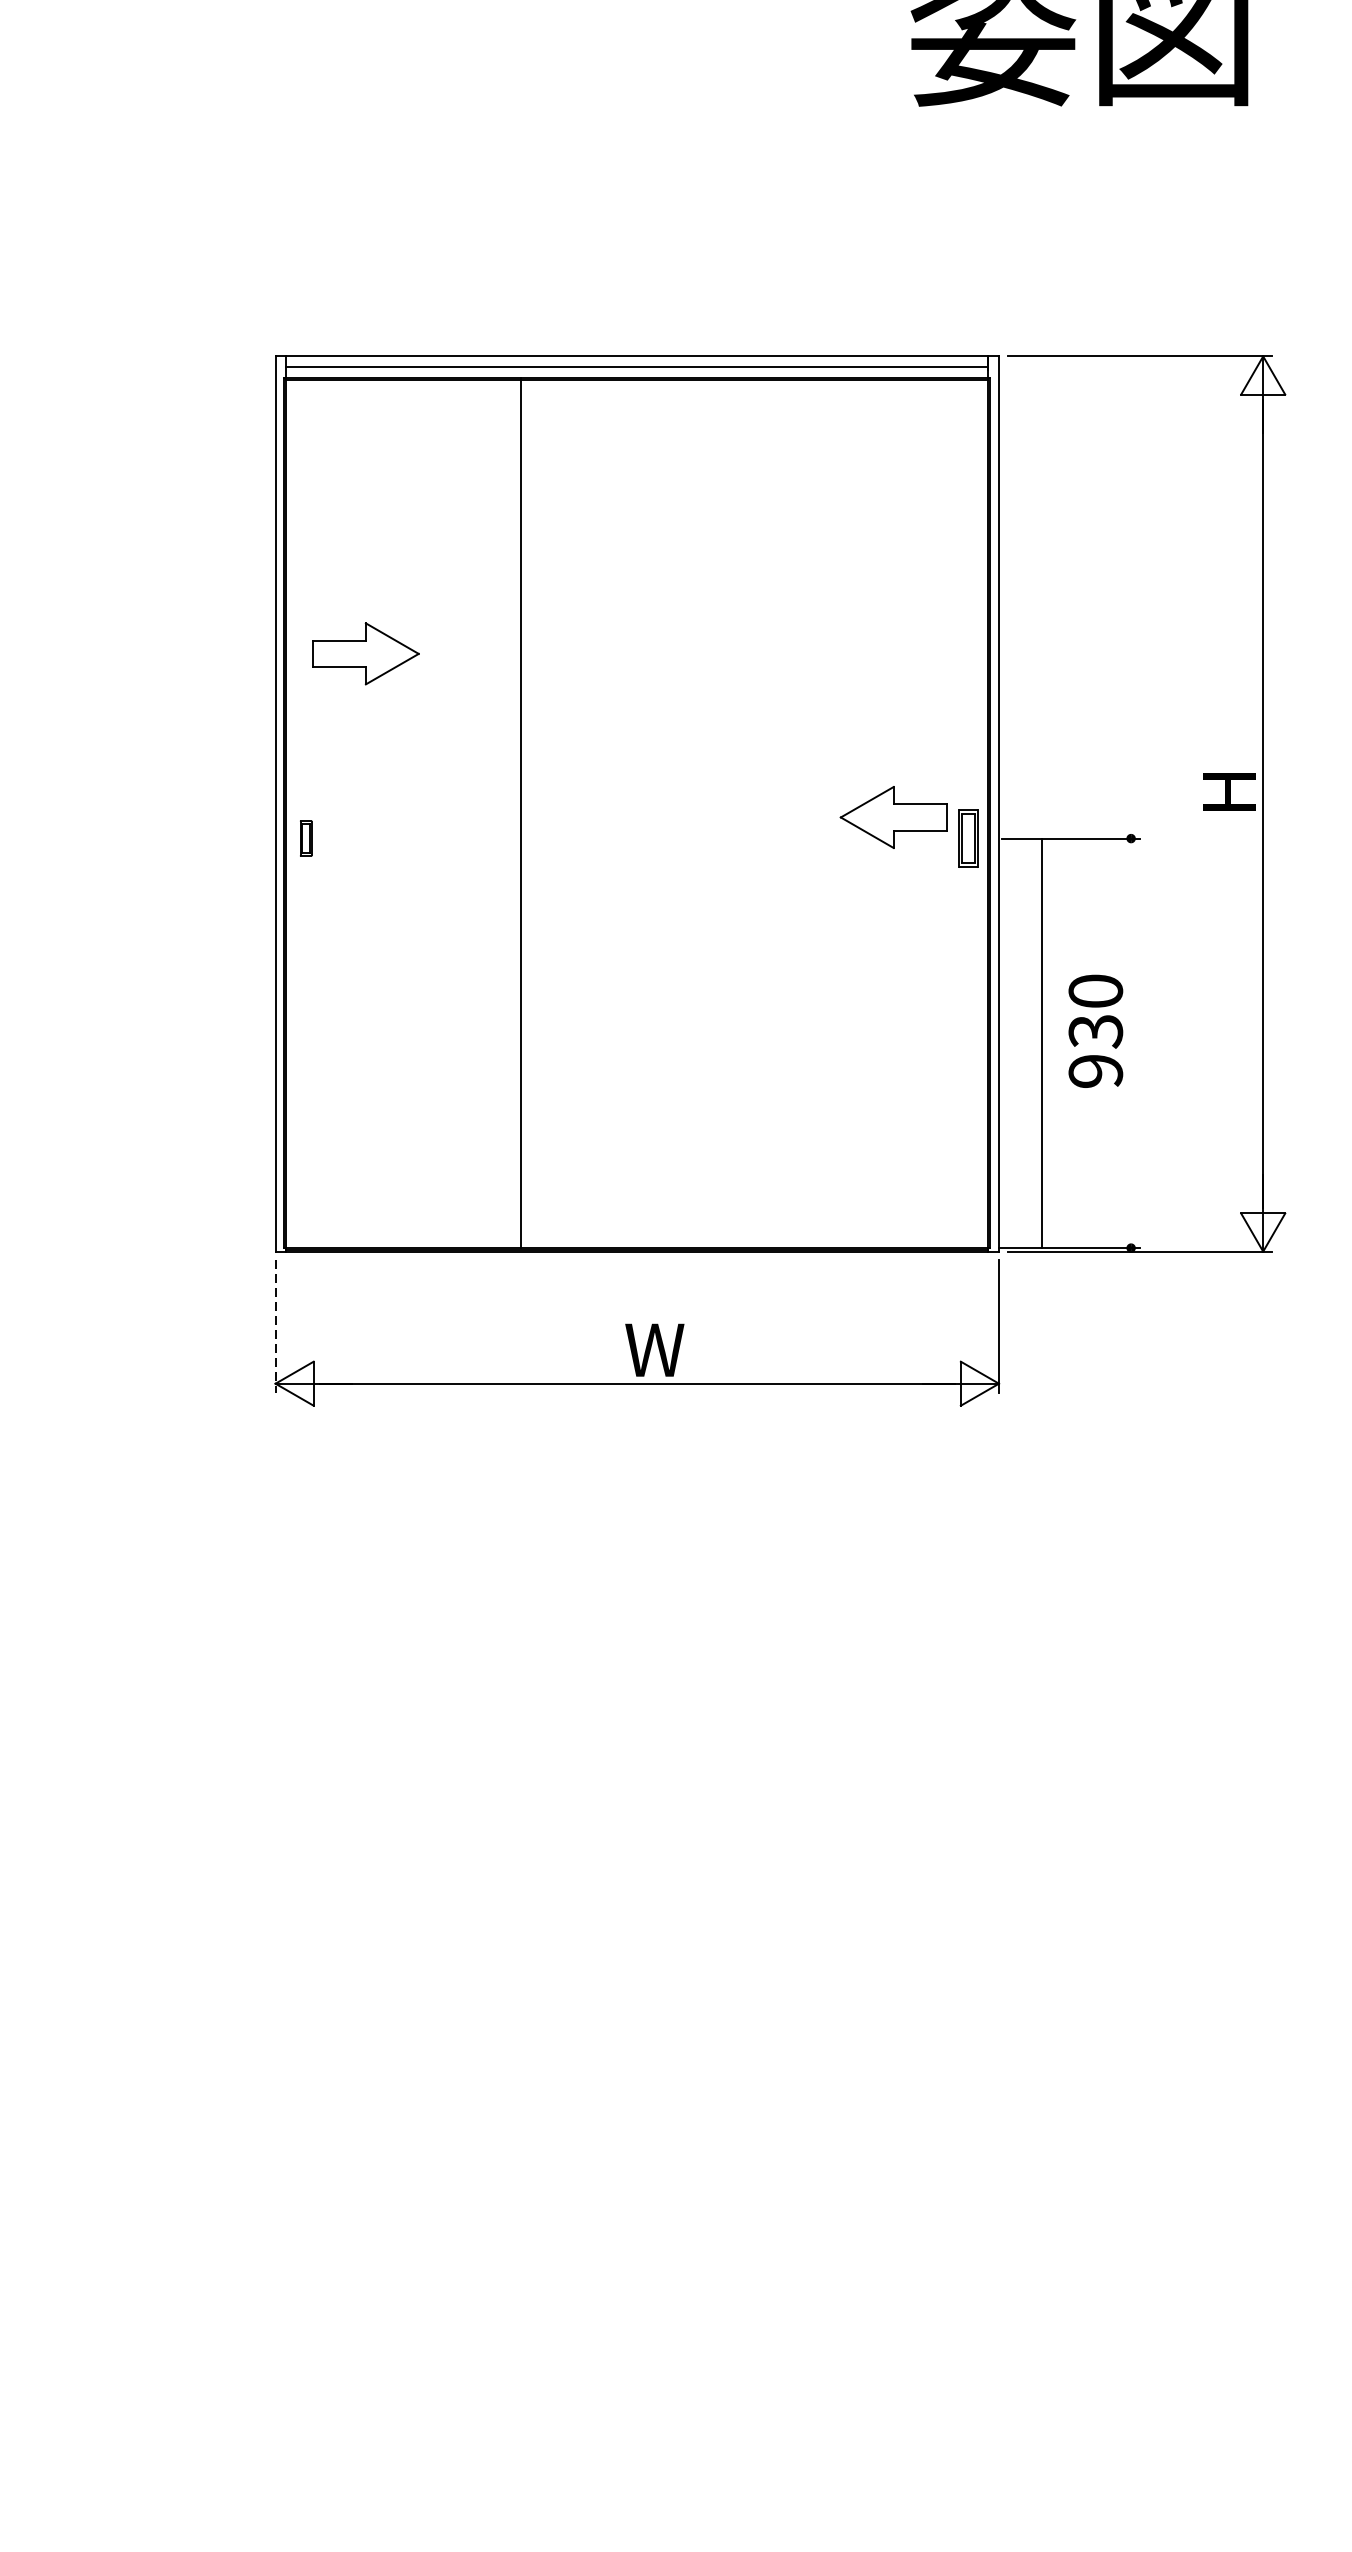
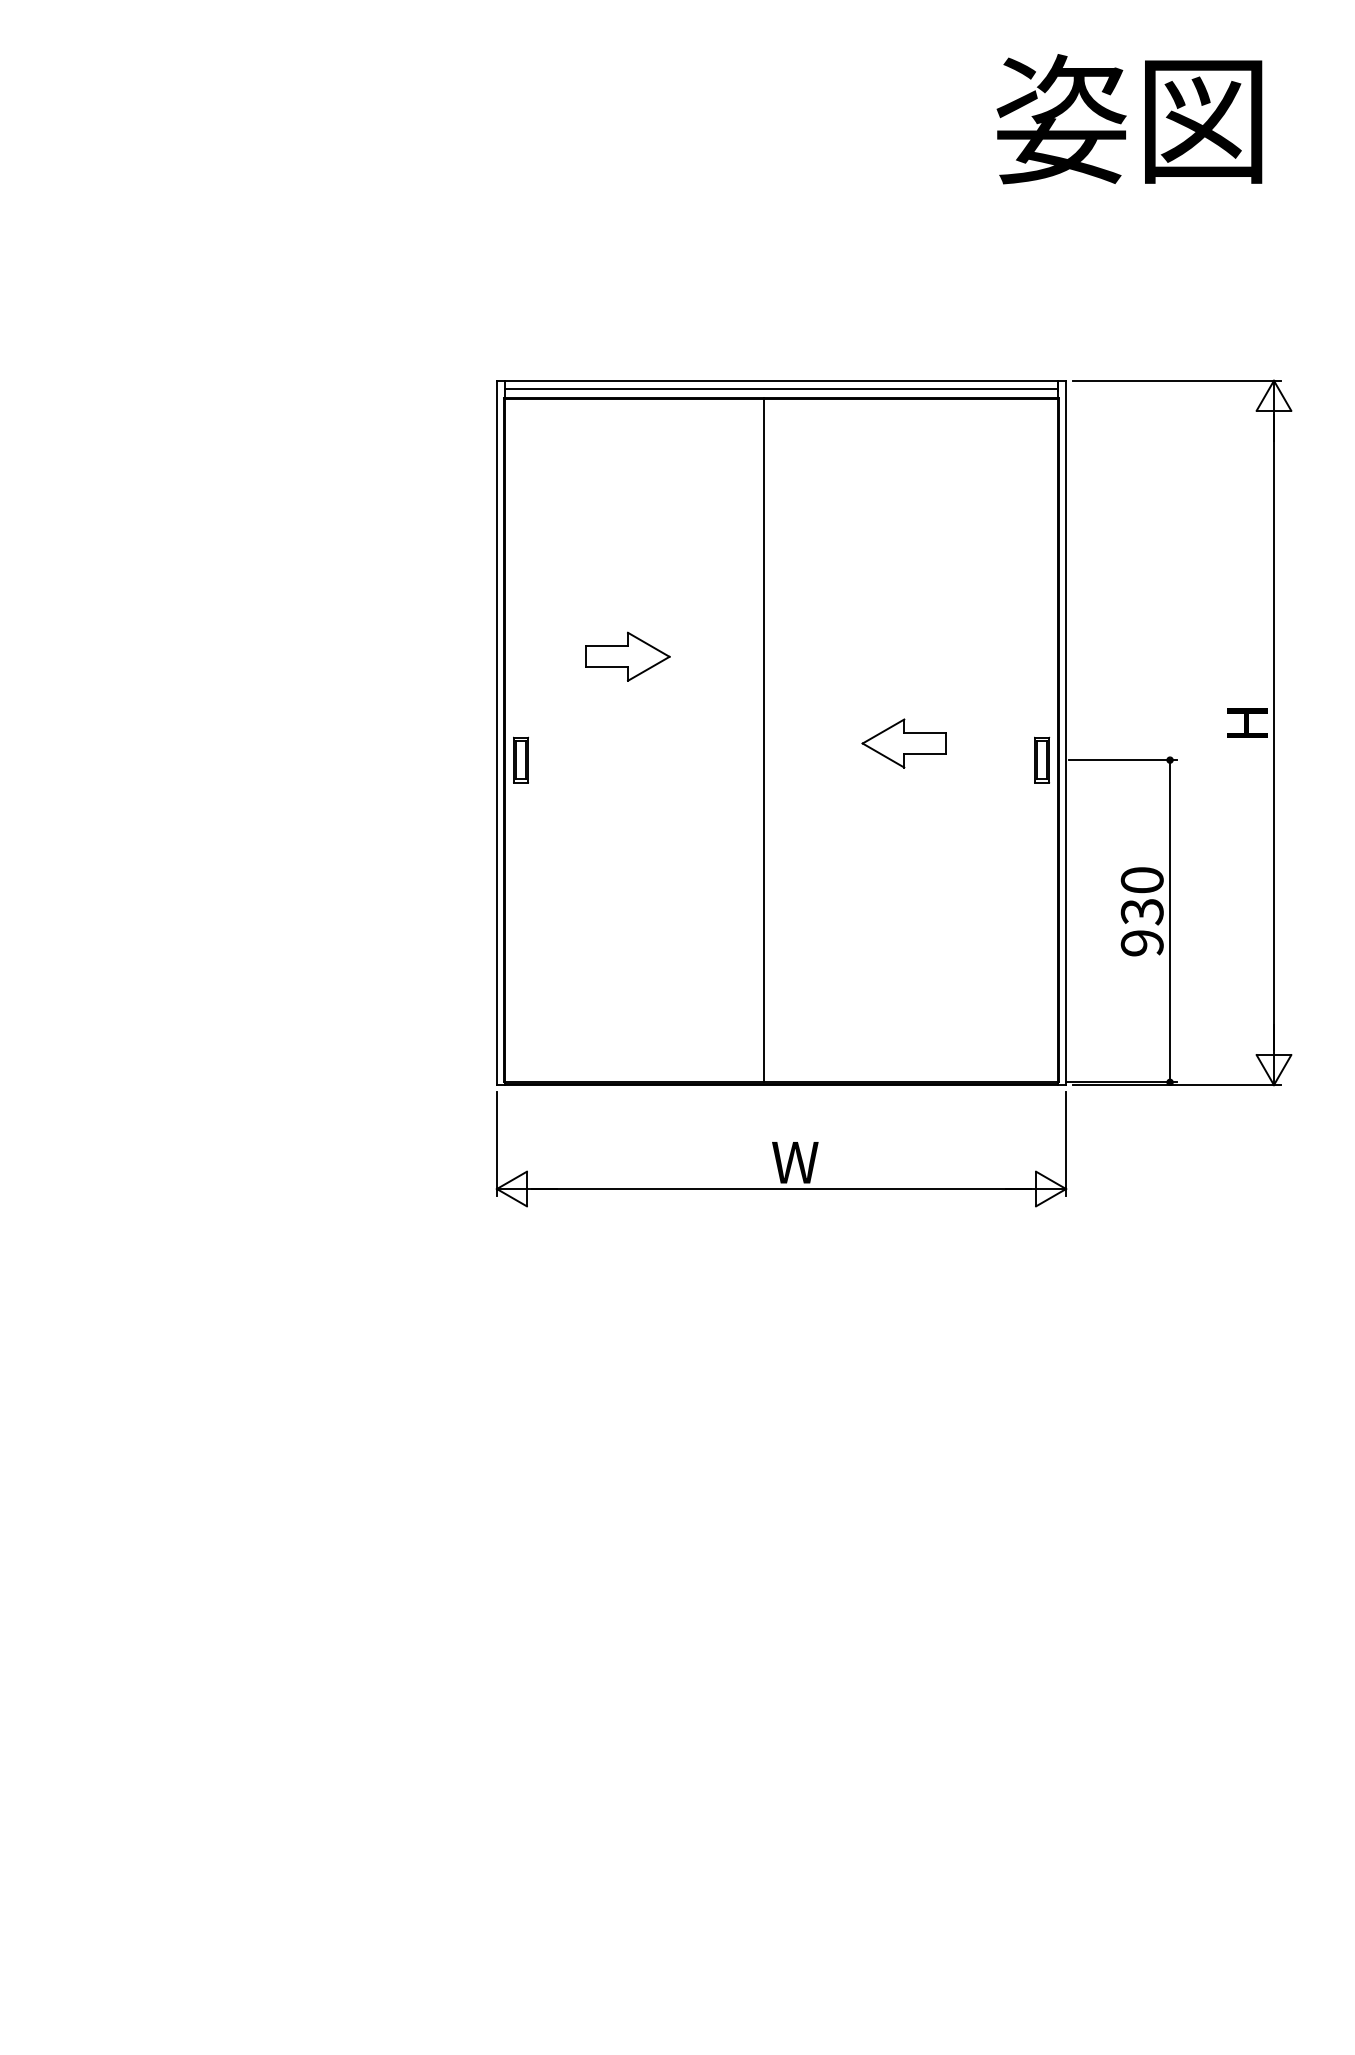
part: (365, 653) -> (627, 656), moved
line: (520, 813) -> (763, 740), moved
part: (892, 817) -> (903, 743), moved
part: (305, 837) -> (520, 759), size x1.67
line: (1042, 1043) -> (1170, 921), moved
line: (275, 1325) -> (496, 1143), dashed -> solid

